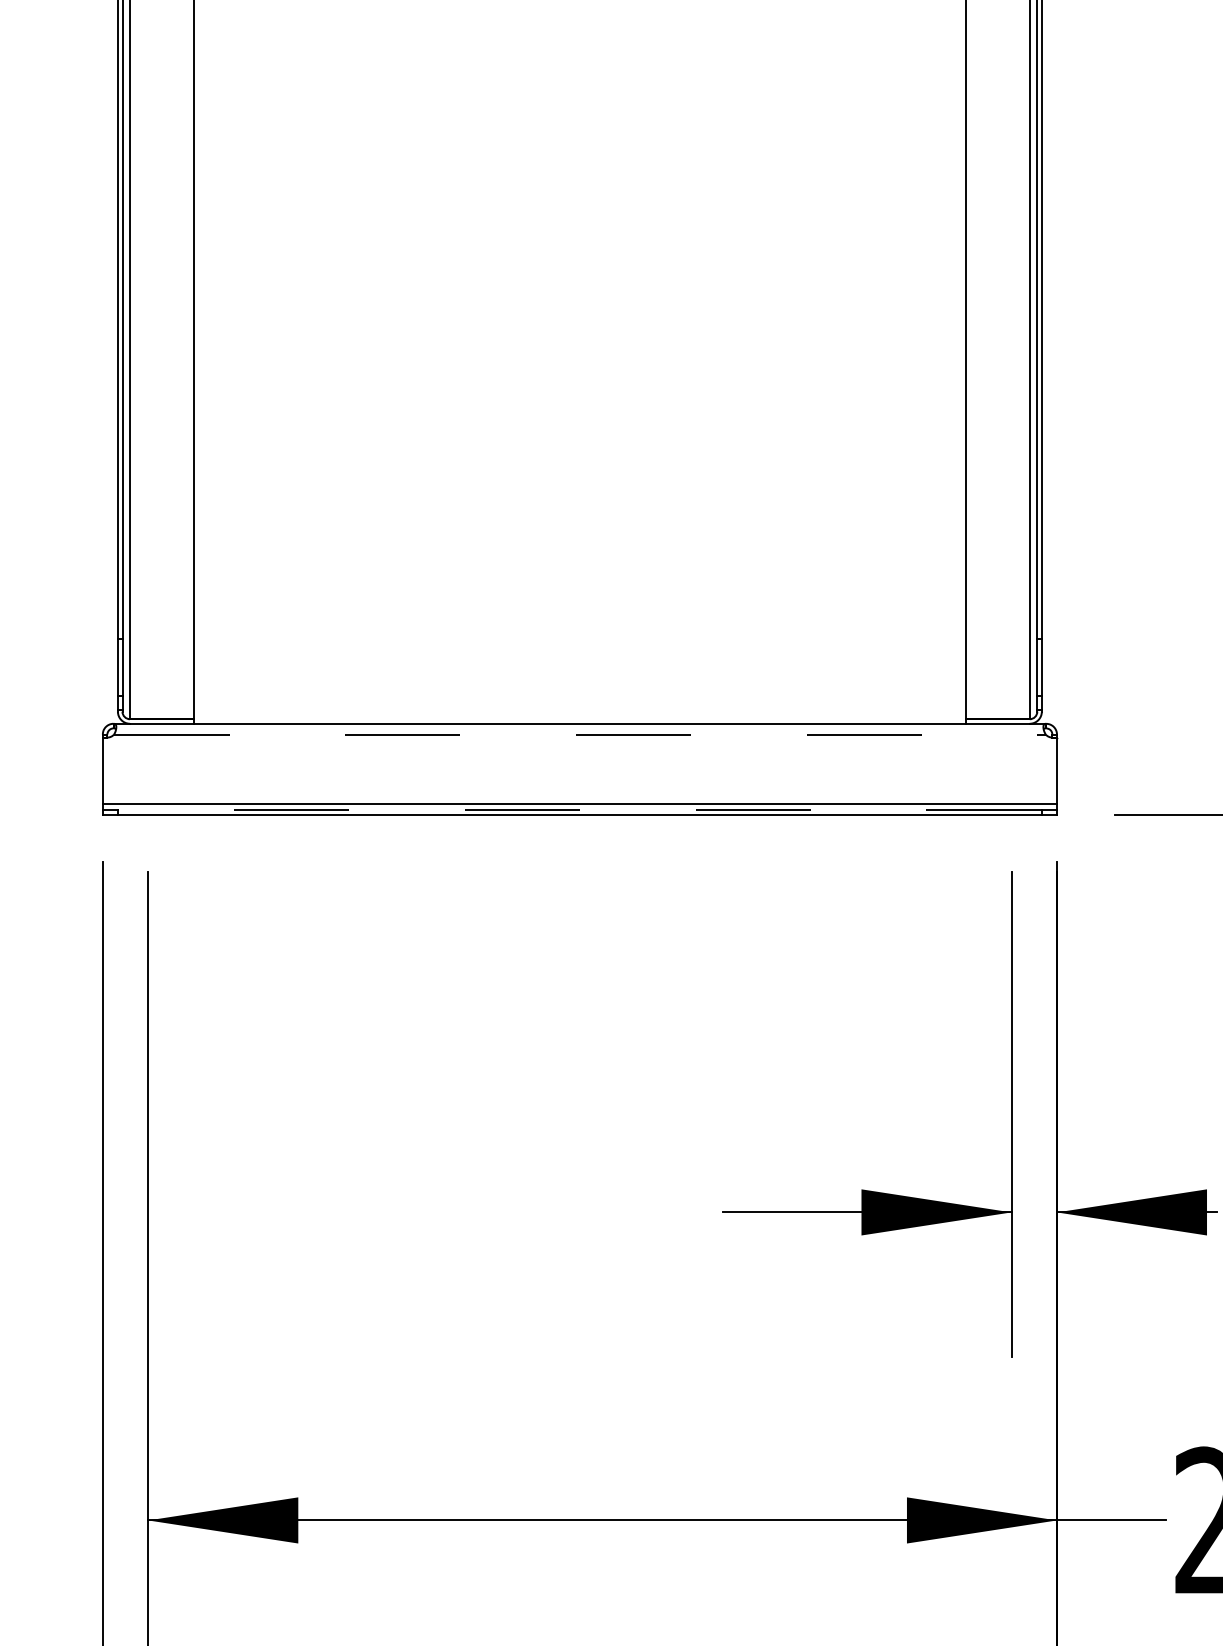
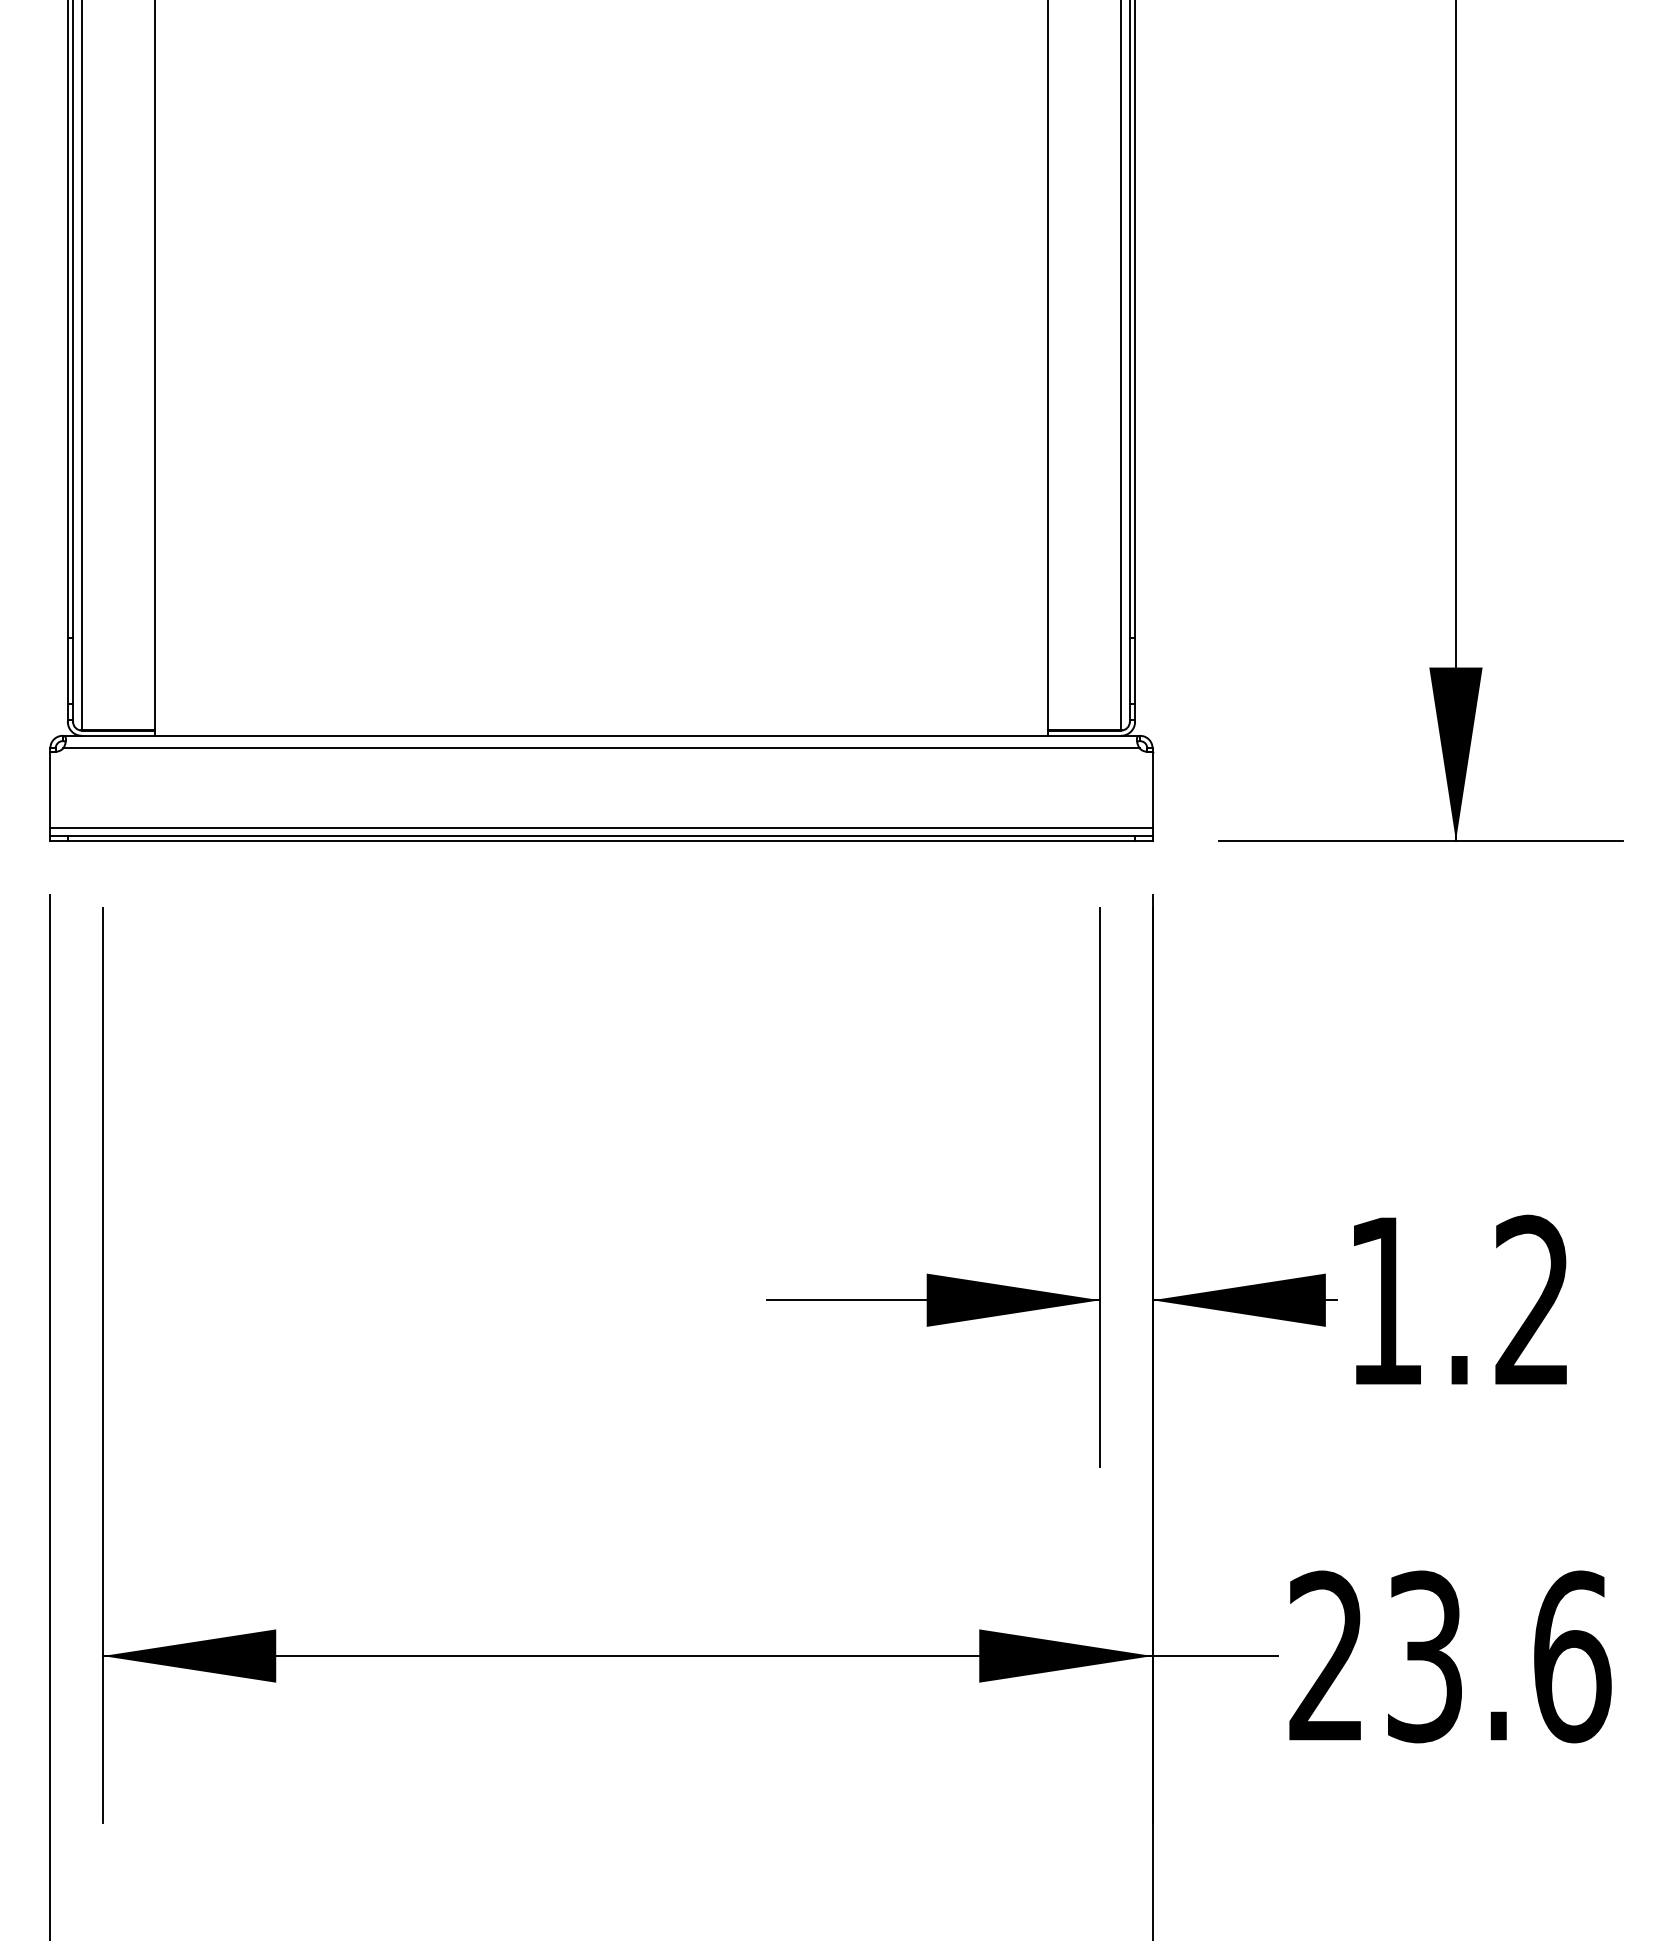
line: (579, 734) -> (601, 748), dashed -> solid
line: (579, 810) -> (601, 835), dashed -> solid

